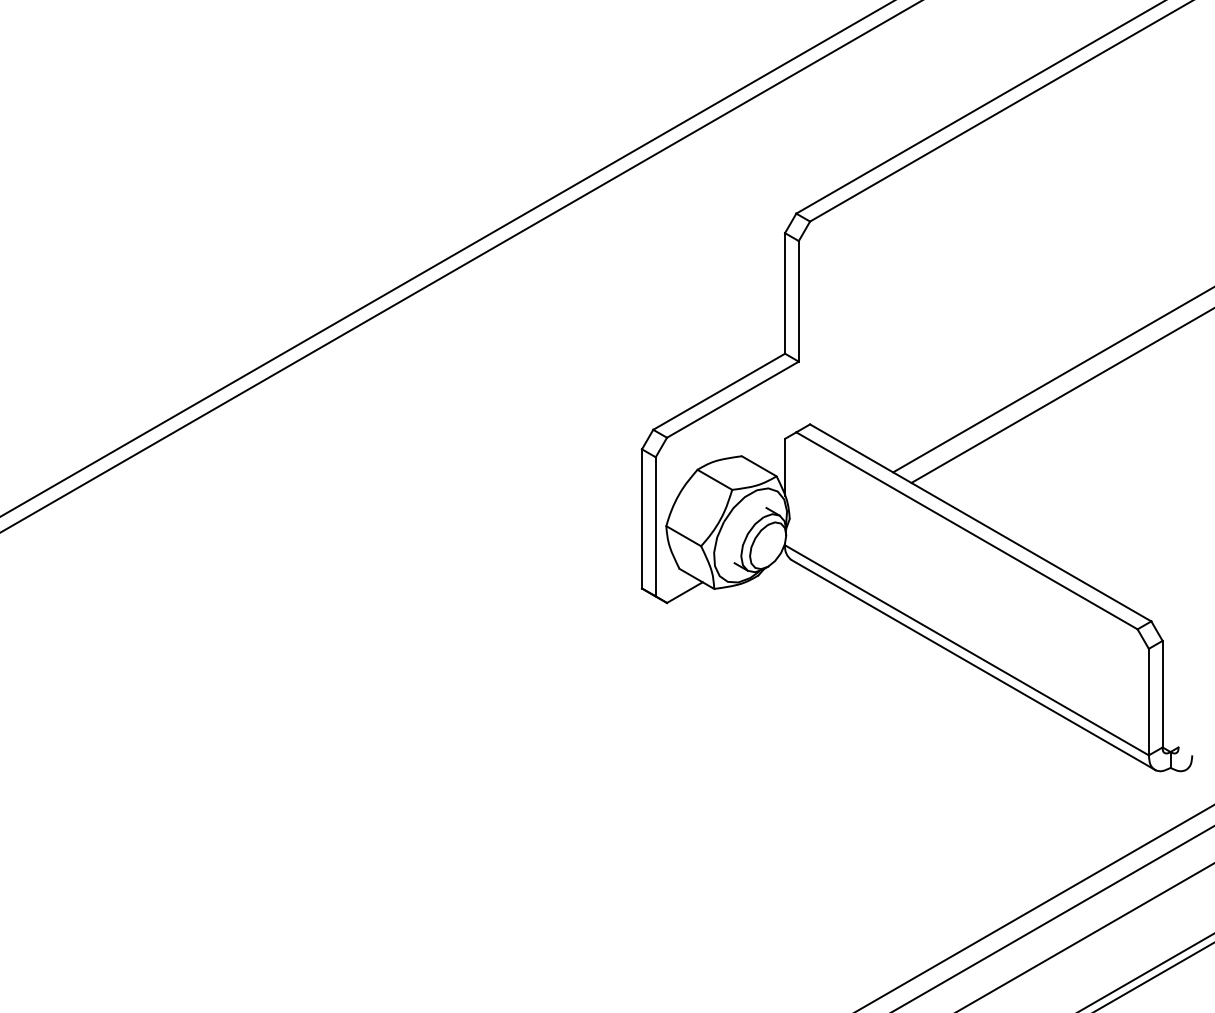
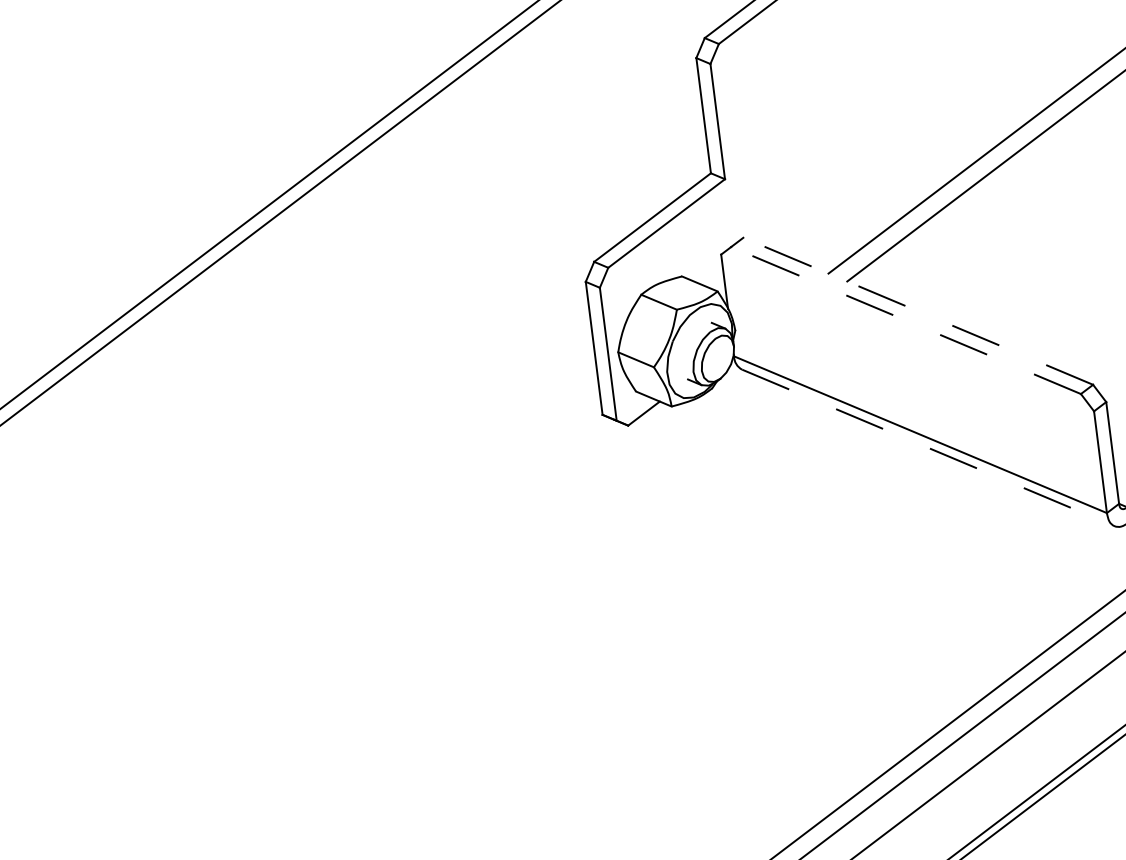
line: (980, 522) -> (917, 310), solid -> dashed
line: (966, 530) -> (905, 320), solid -> dashed
line: (974, 665) -> (929, 448), solid -> dashed

